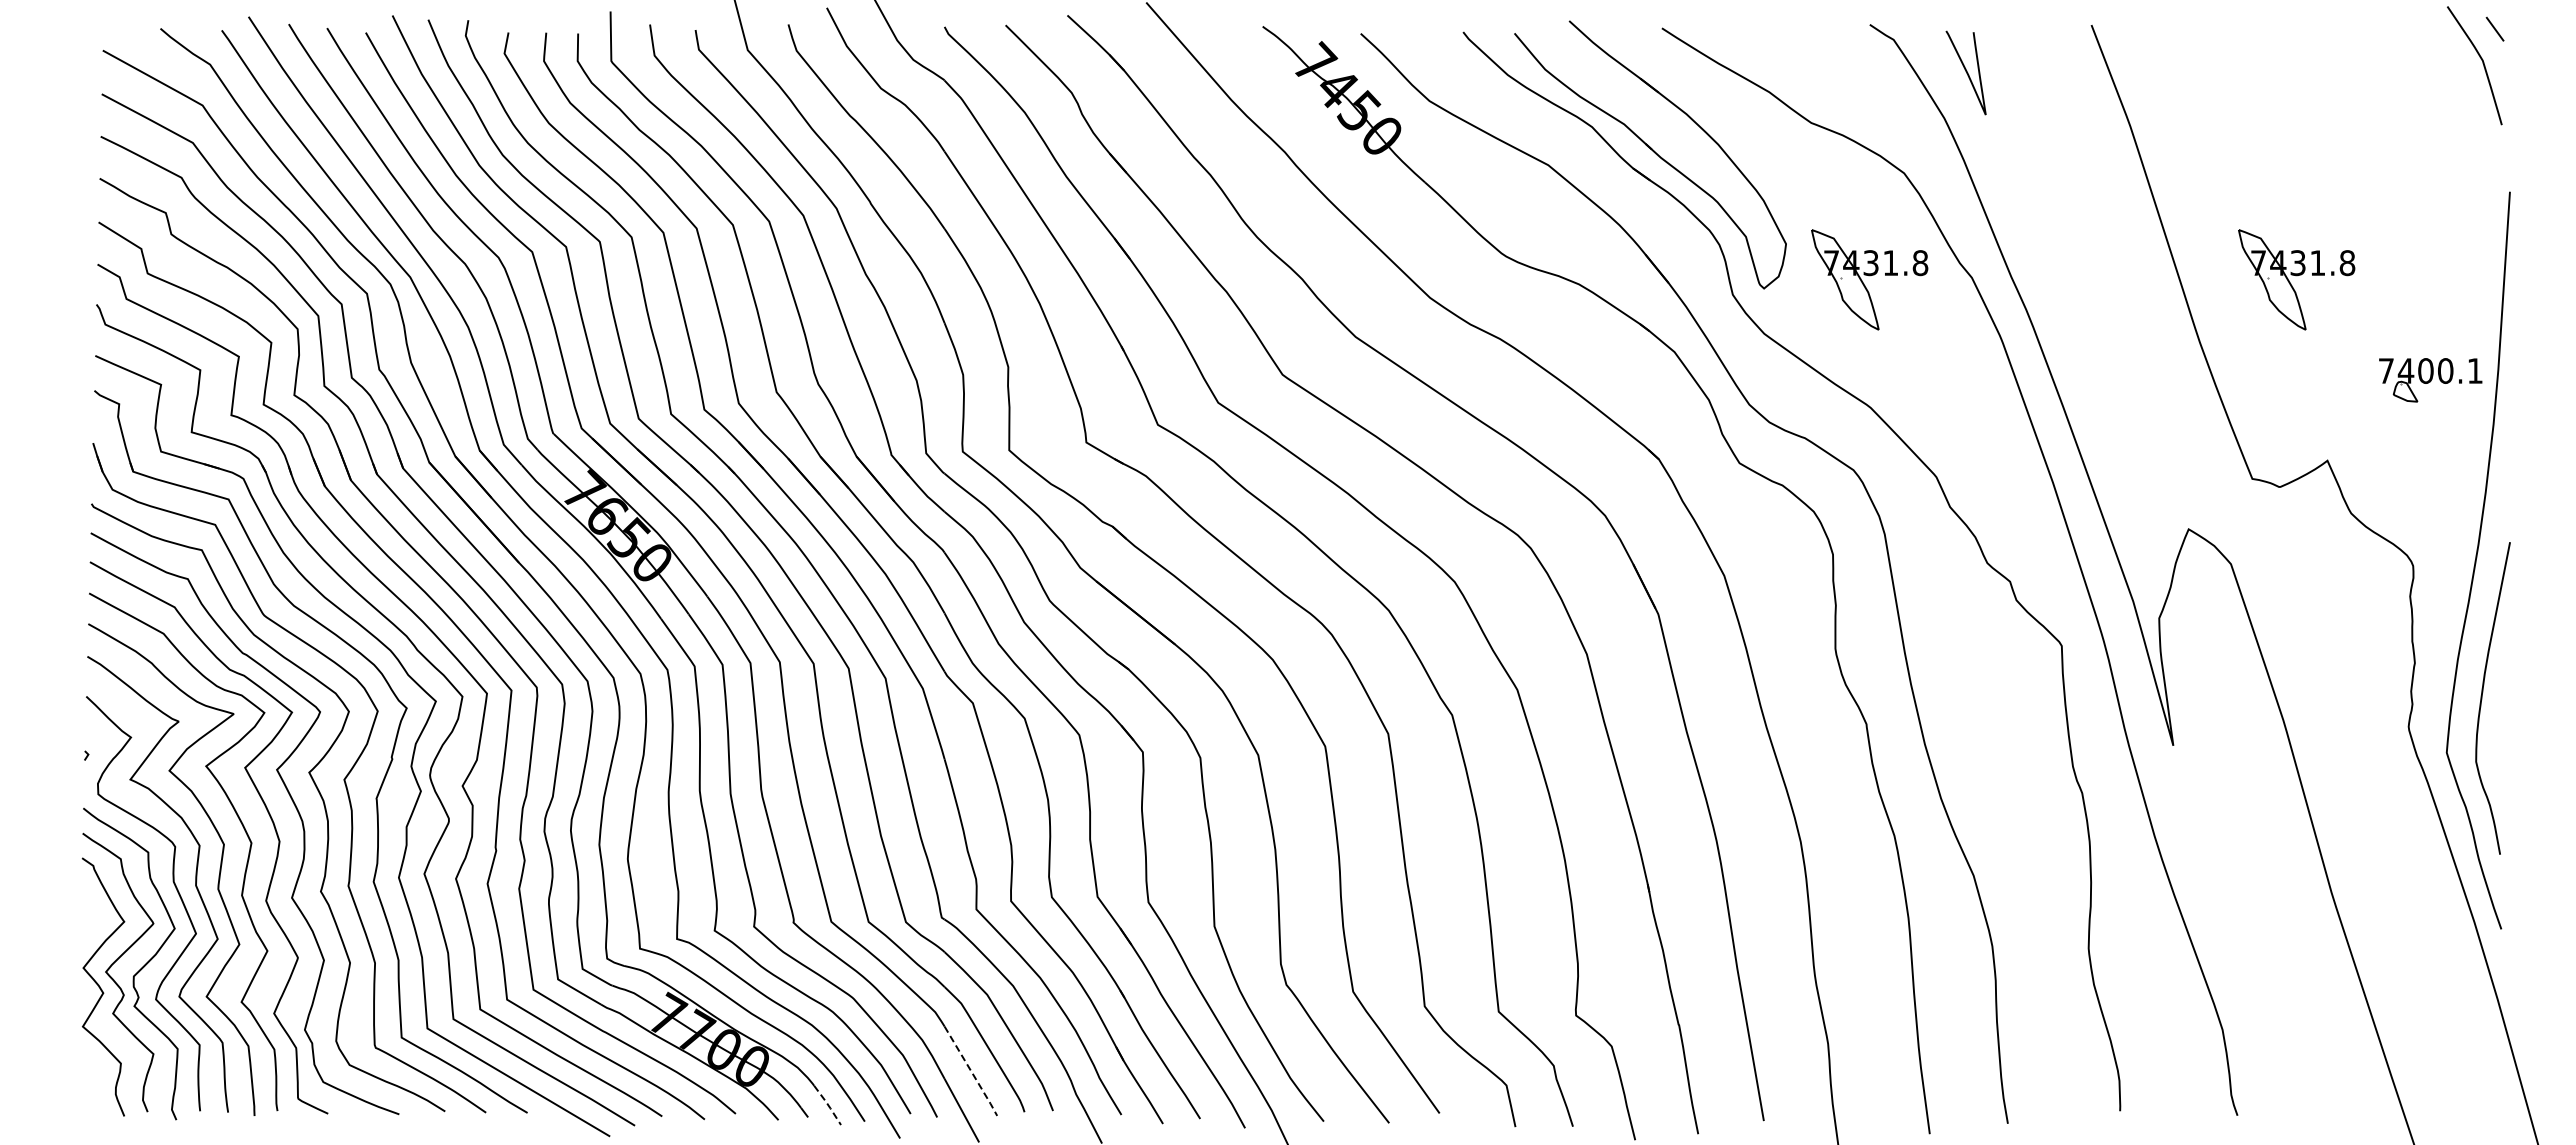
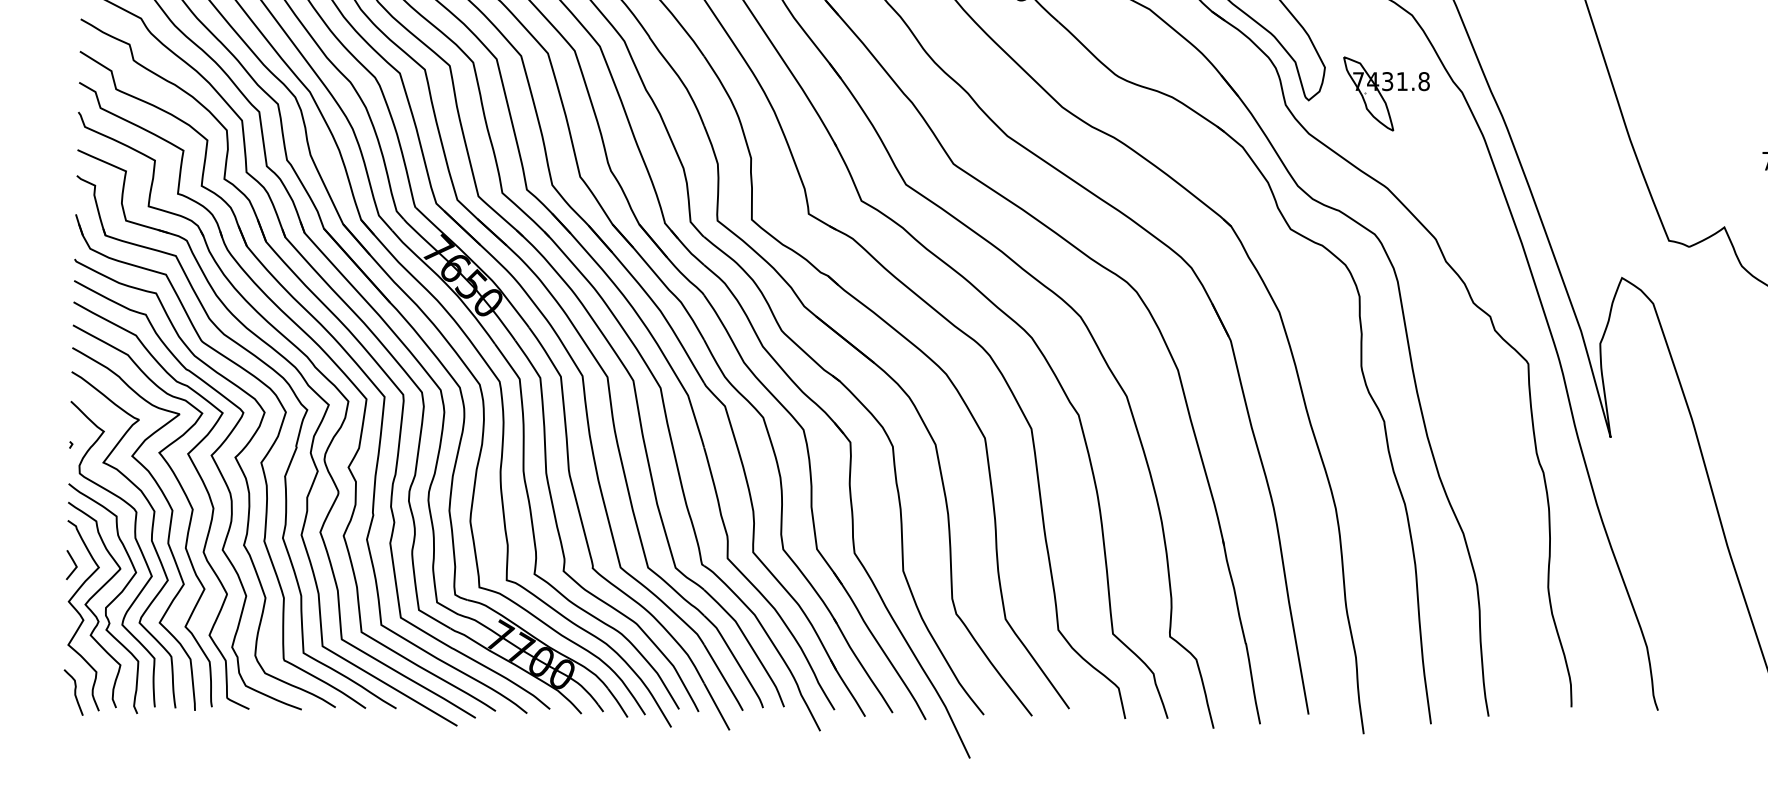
part: (2296, 279) -> (1701, 93), removed
line: (90, 916) -> (73, 563), added
line: (971, 1072) -> (723, 678), dashed -> solid
curve: (91, 1091) -> (74, 692), added
line: (828, 1105) -> (618, 703), dashed -> solid

